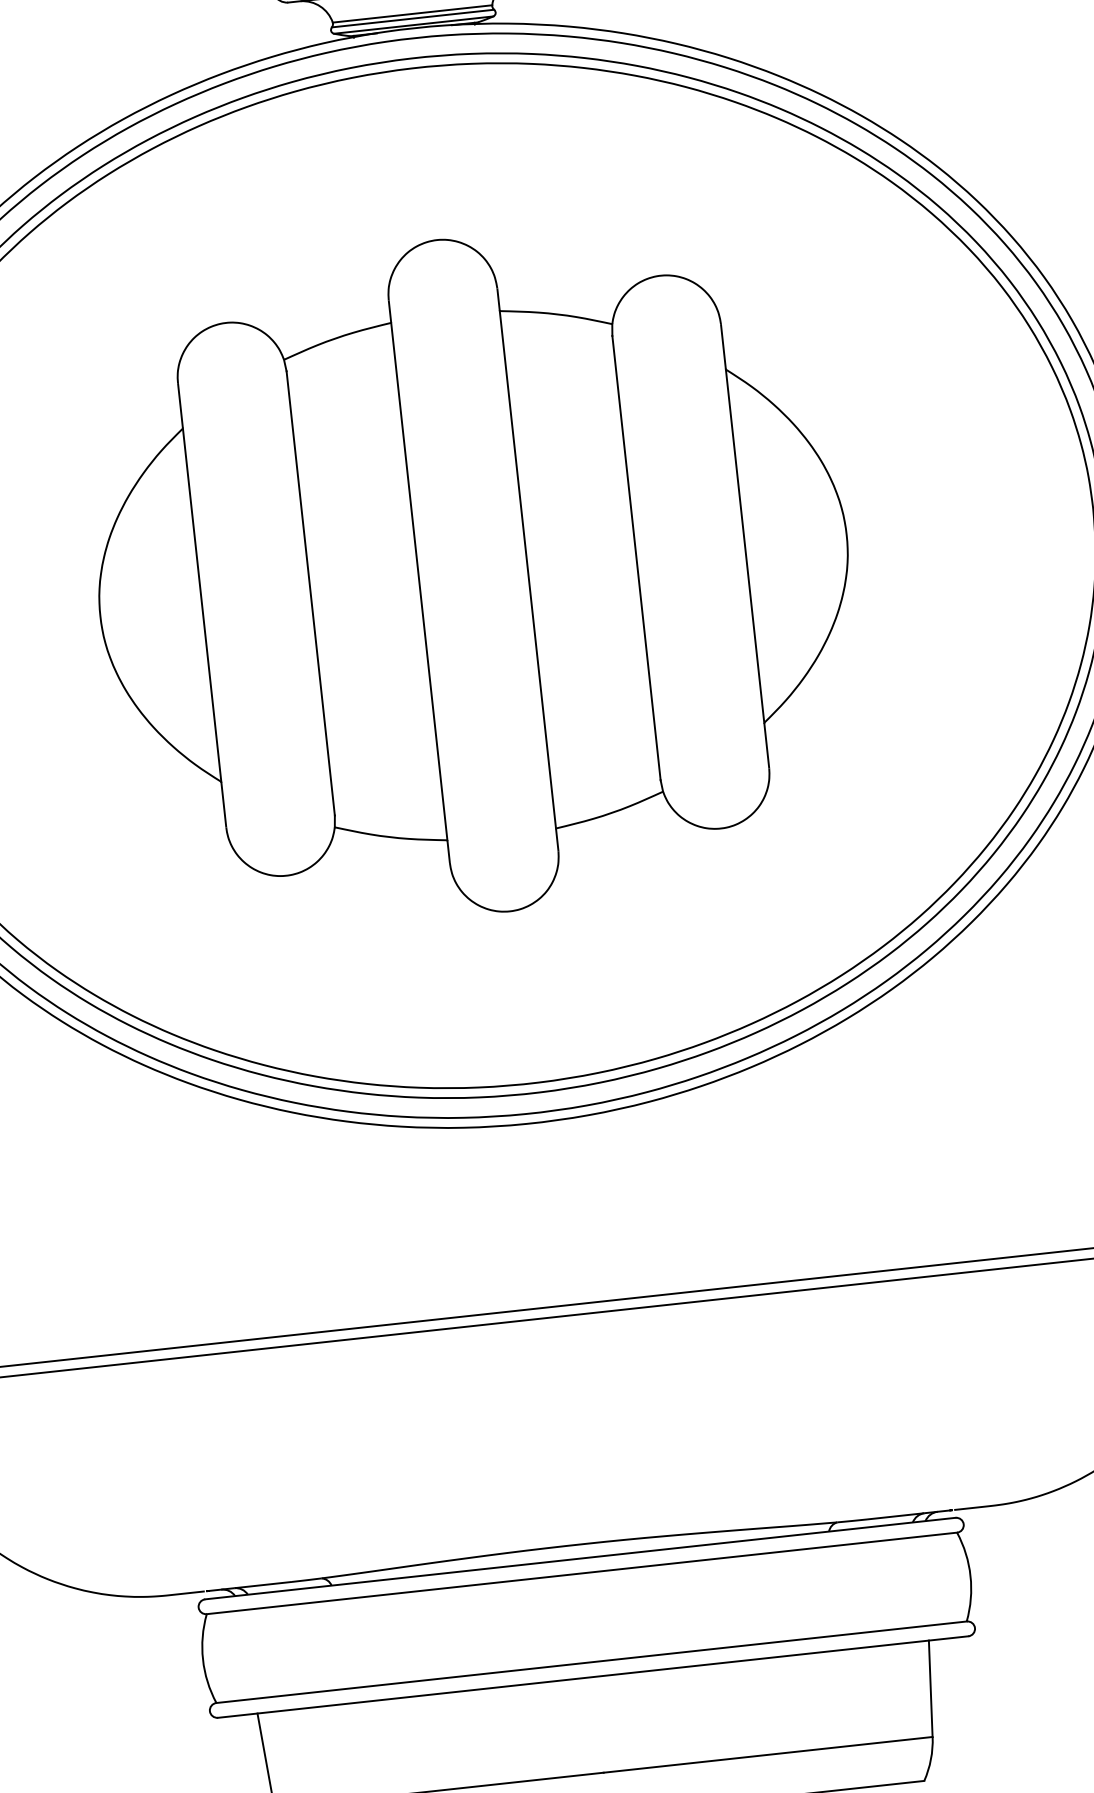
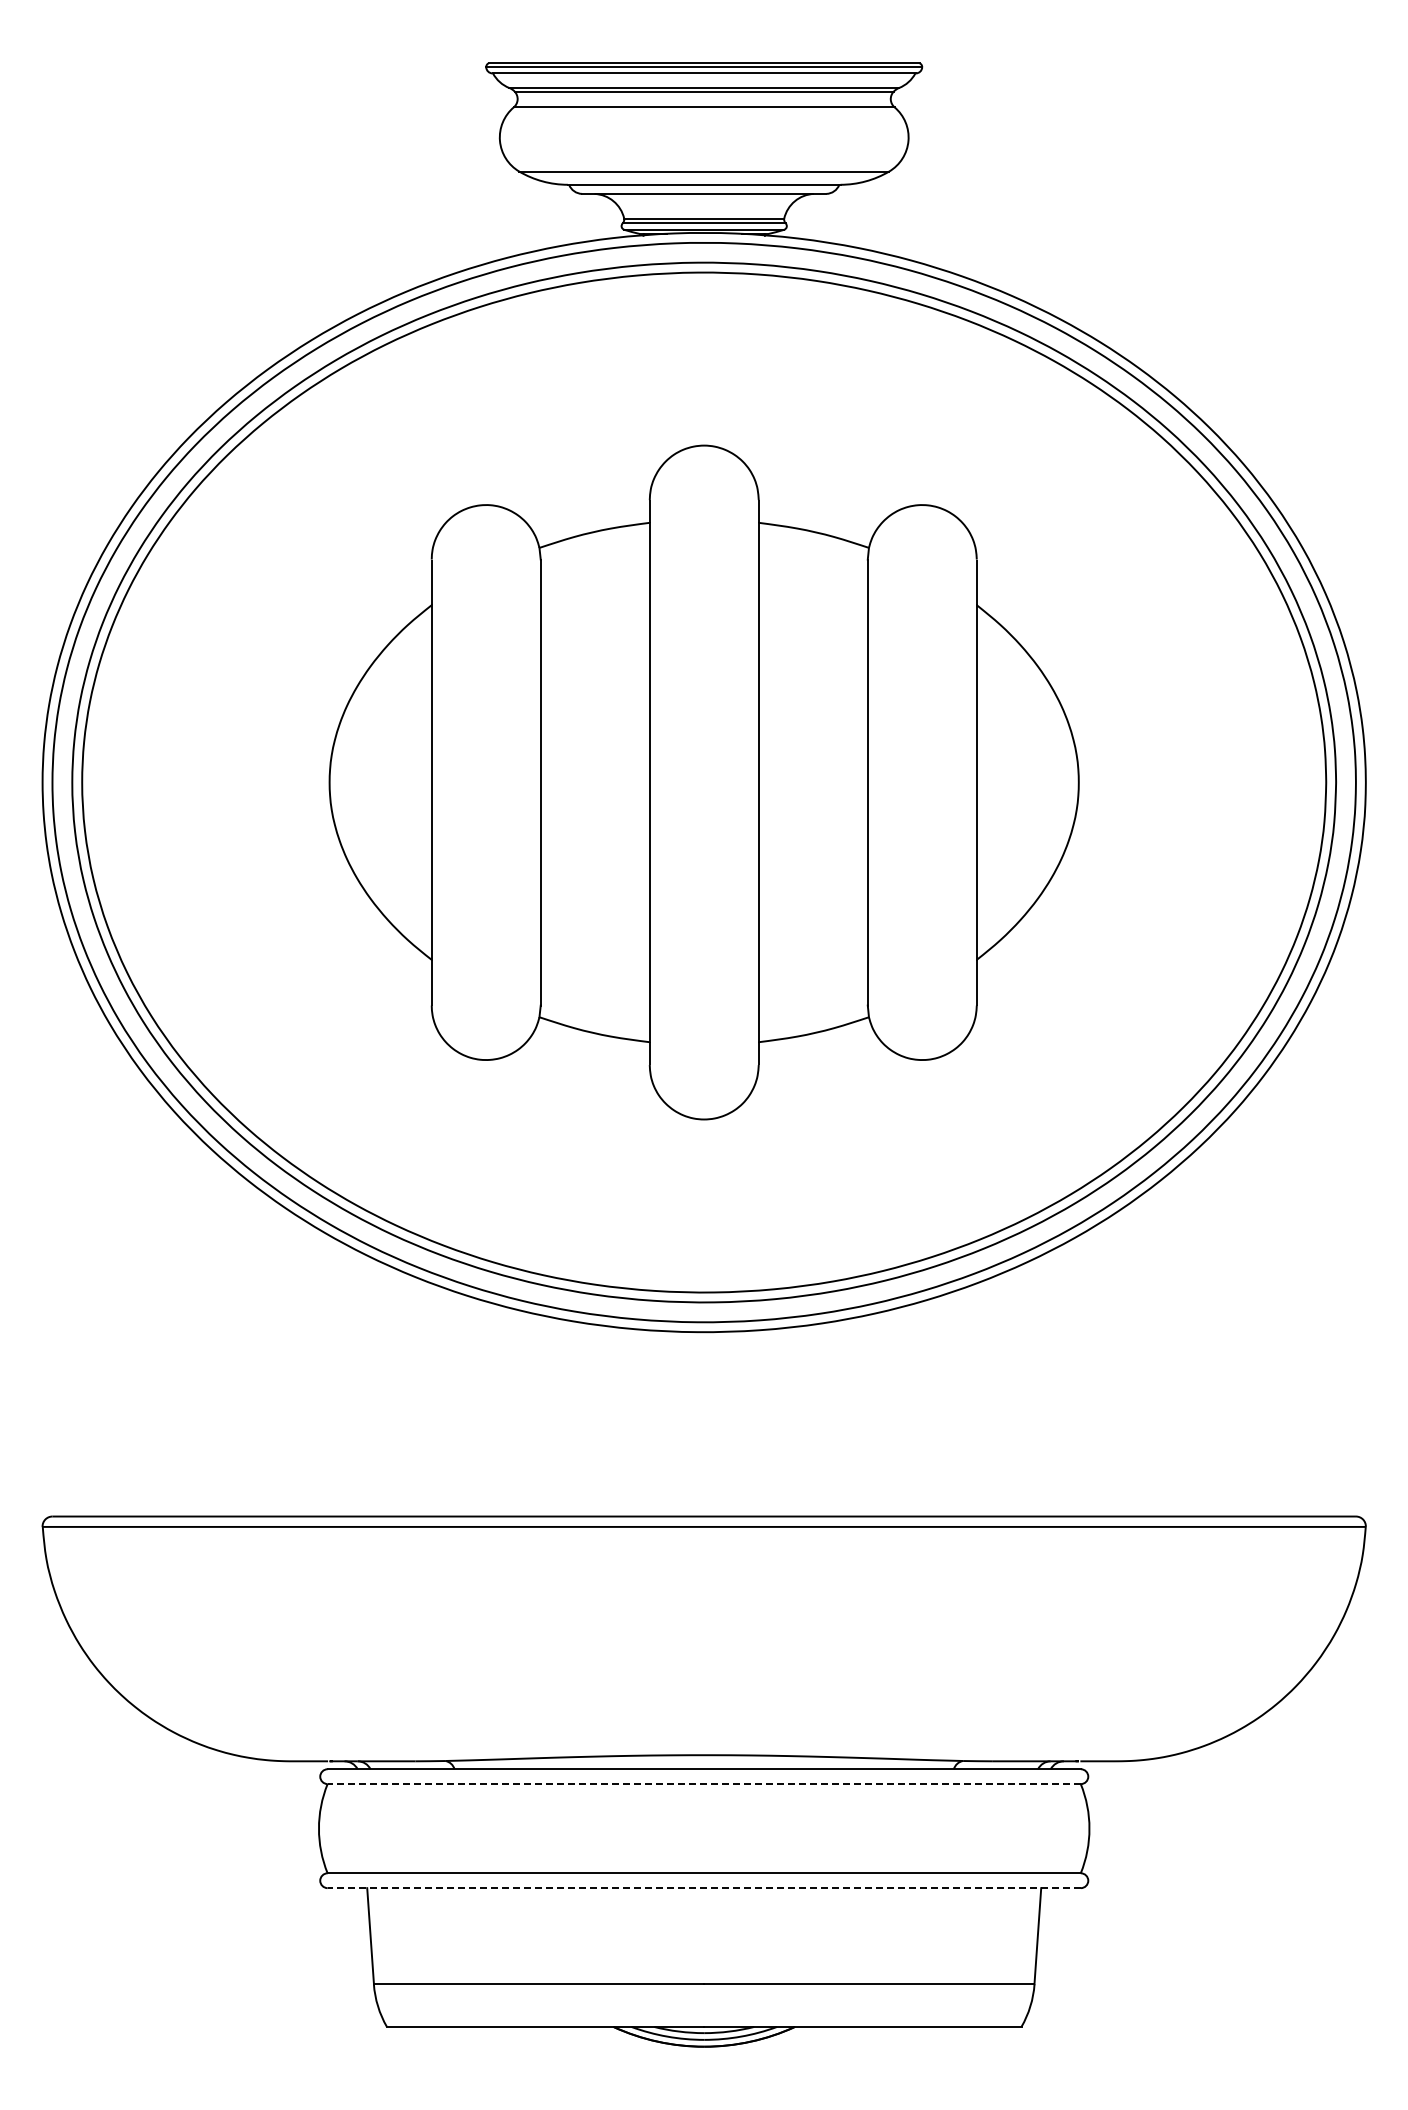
line: (582, 1573) -> (704, 1784), solid -> dashed
line: (593, 1677) -> (704, 1888), solid -> dashed

